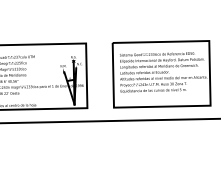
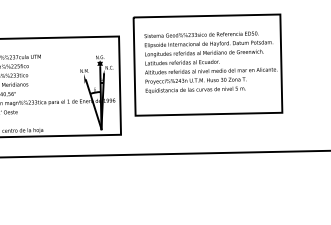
part: (161, 74) -> (207, 65), moved

